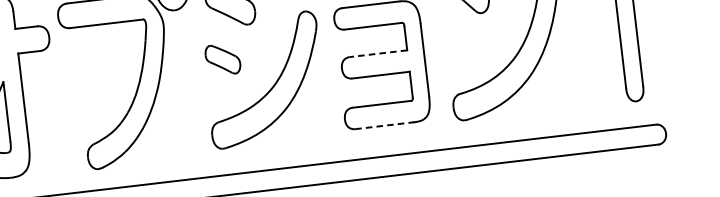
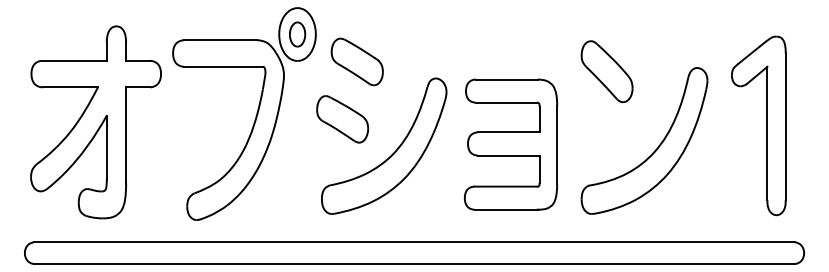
line: (378, 53) -> (508, 132), dashed -> solid
part: (222, 59) -> (342, 119), size x1.43
line: (384, 125) -> (506, 209), dashed -> solid

